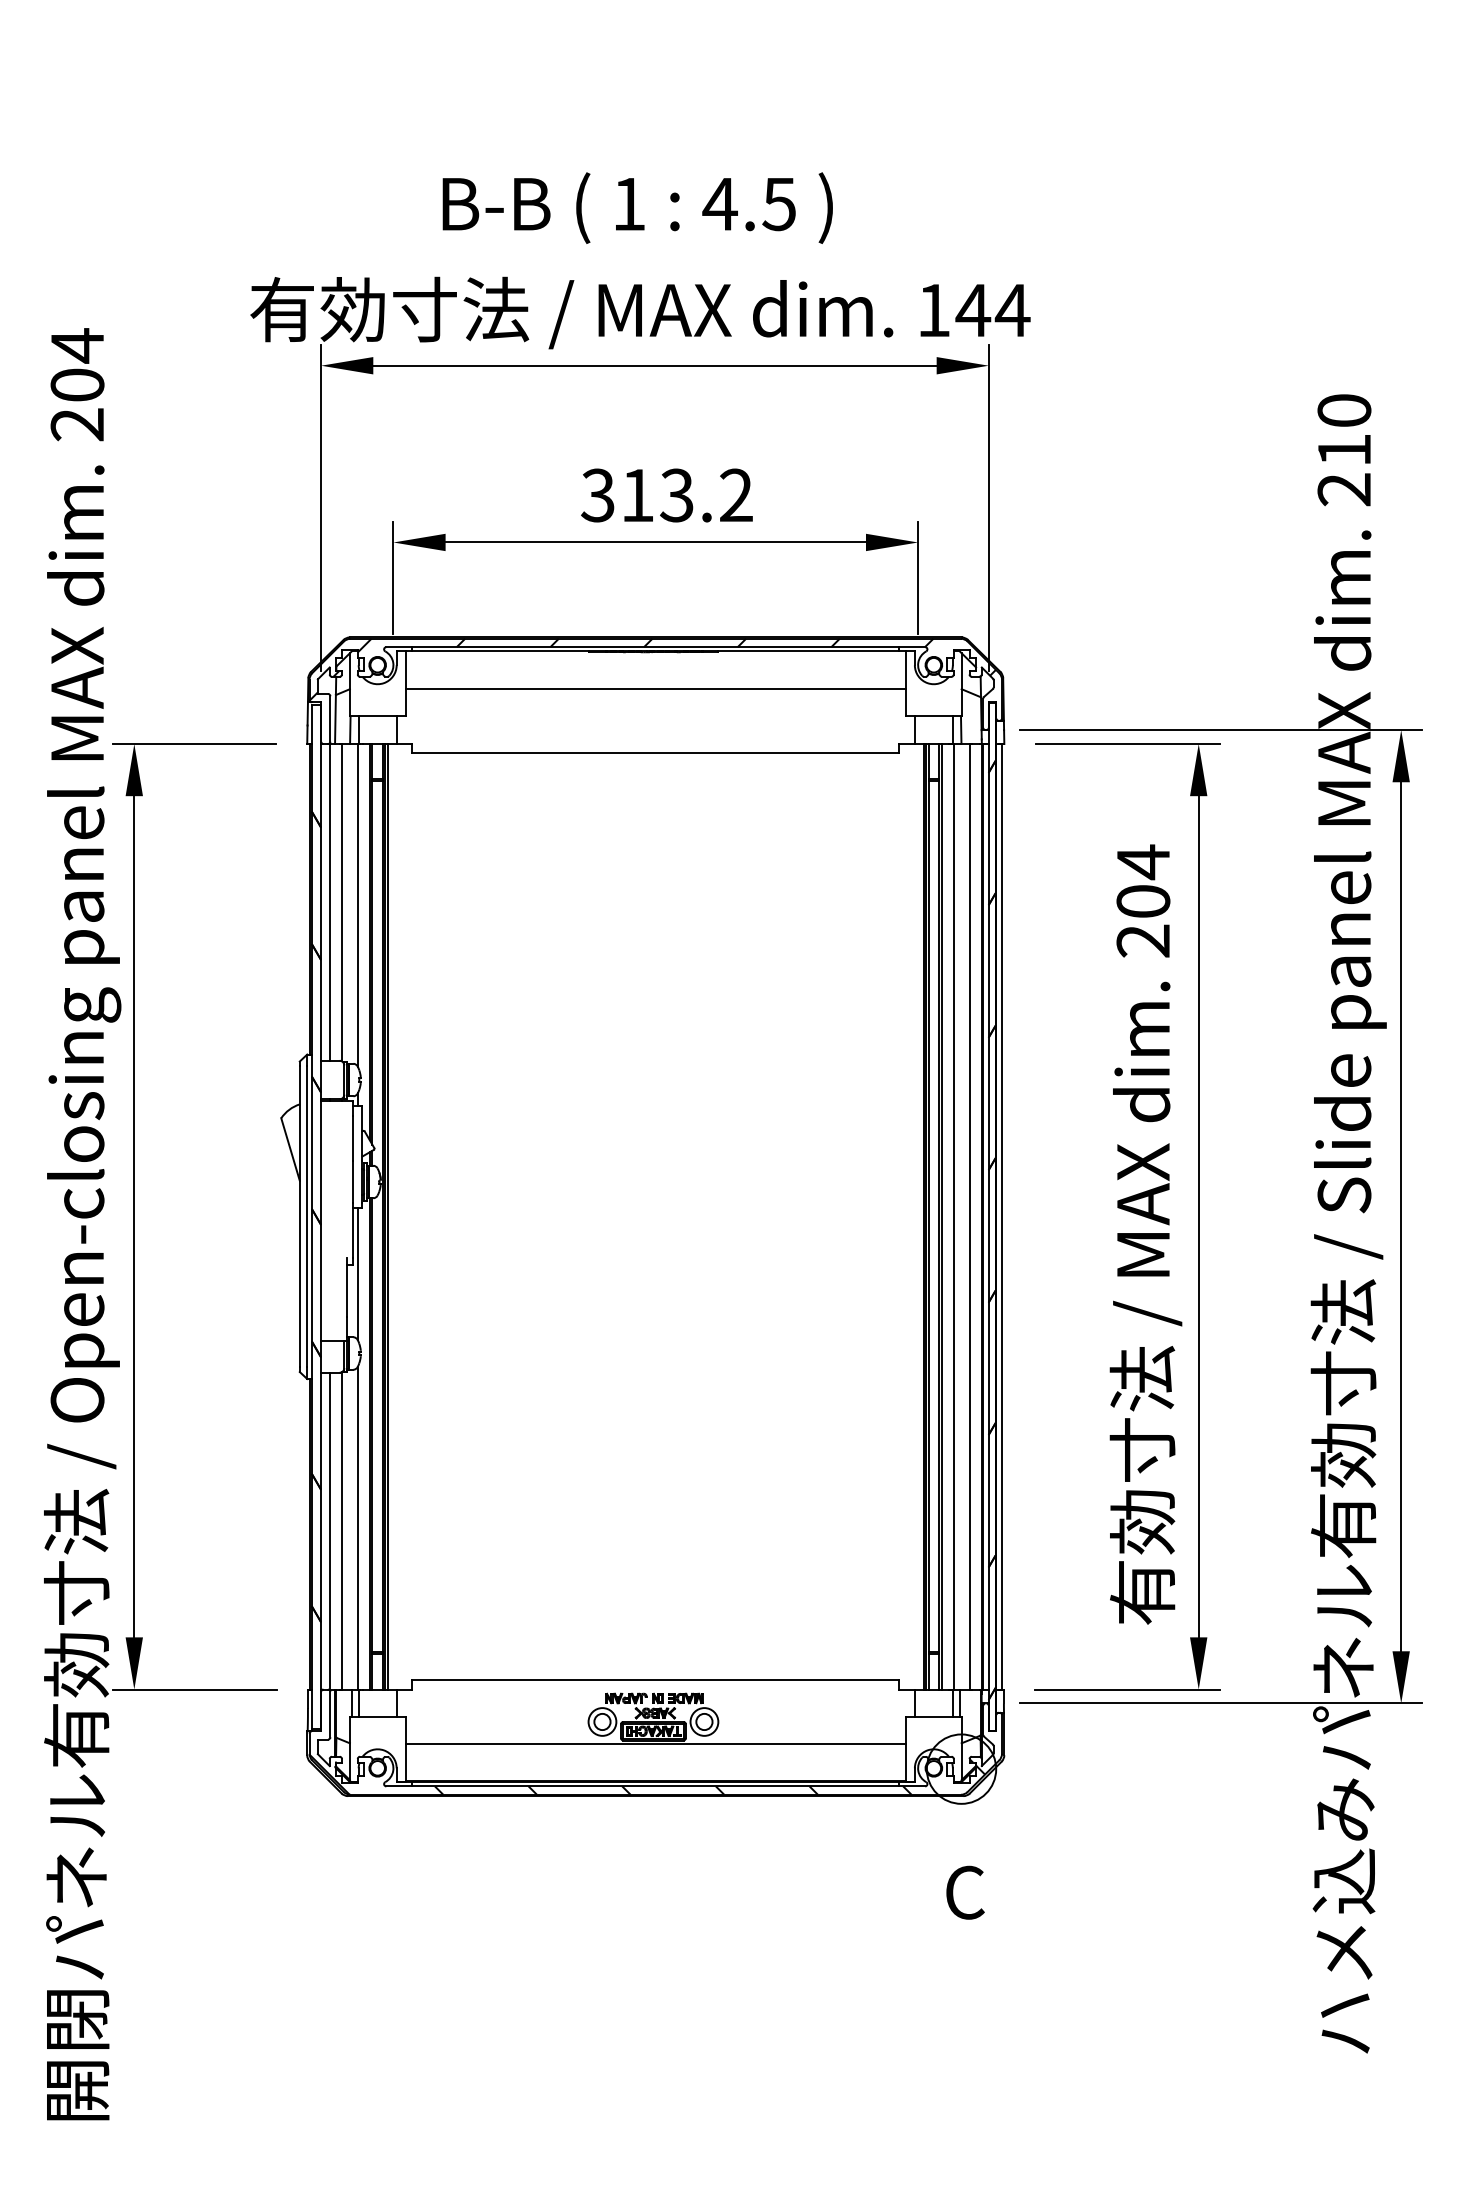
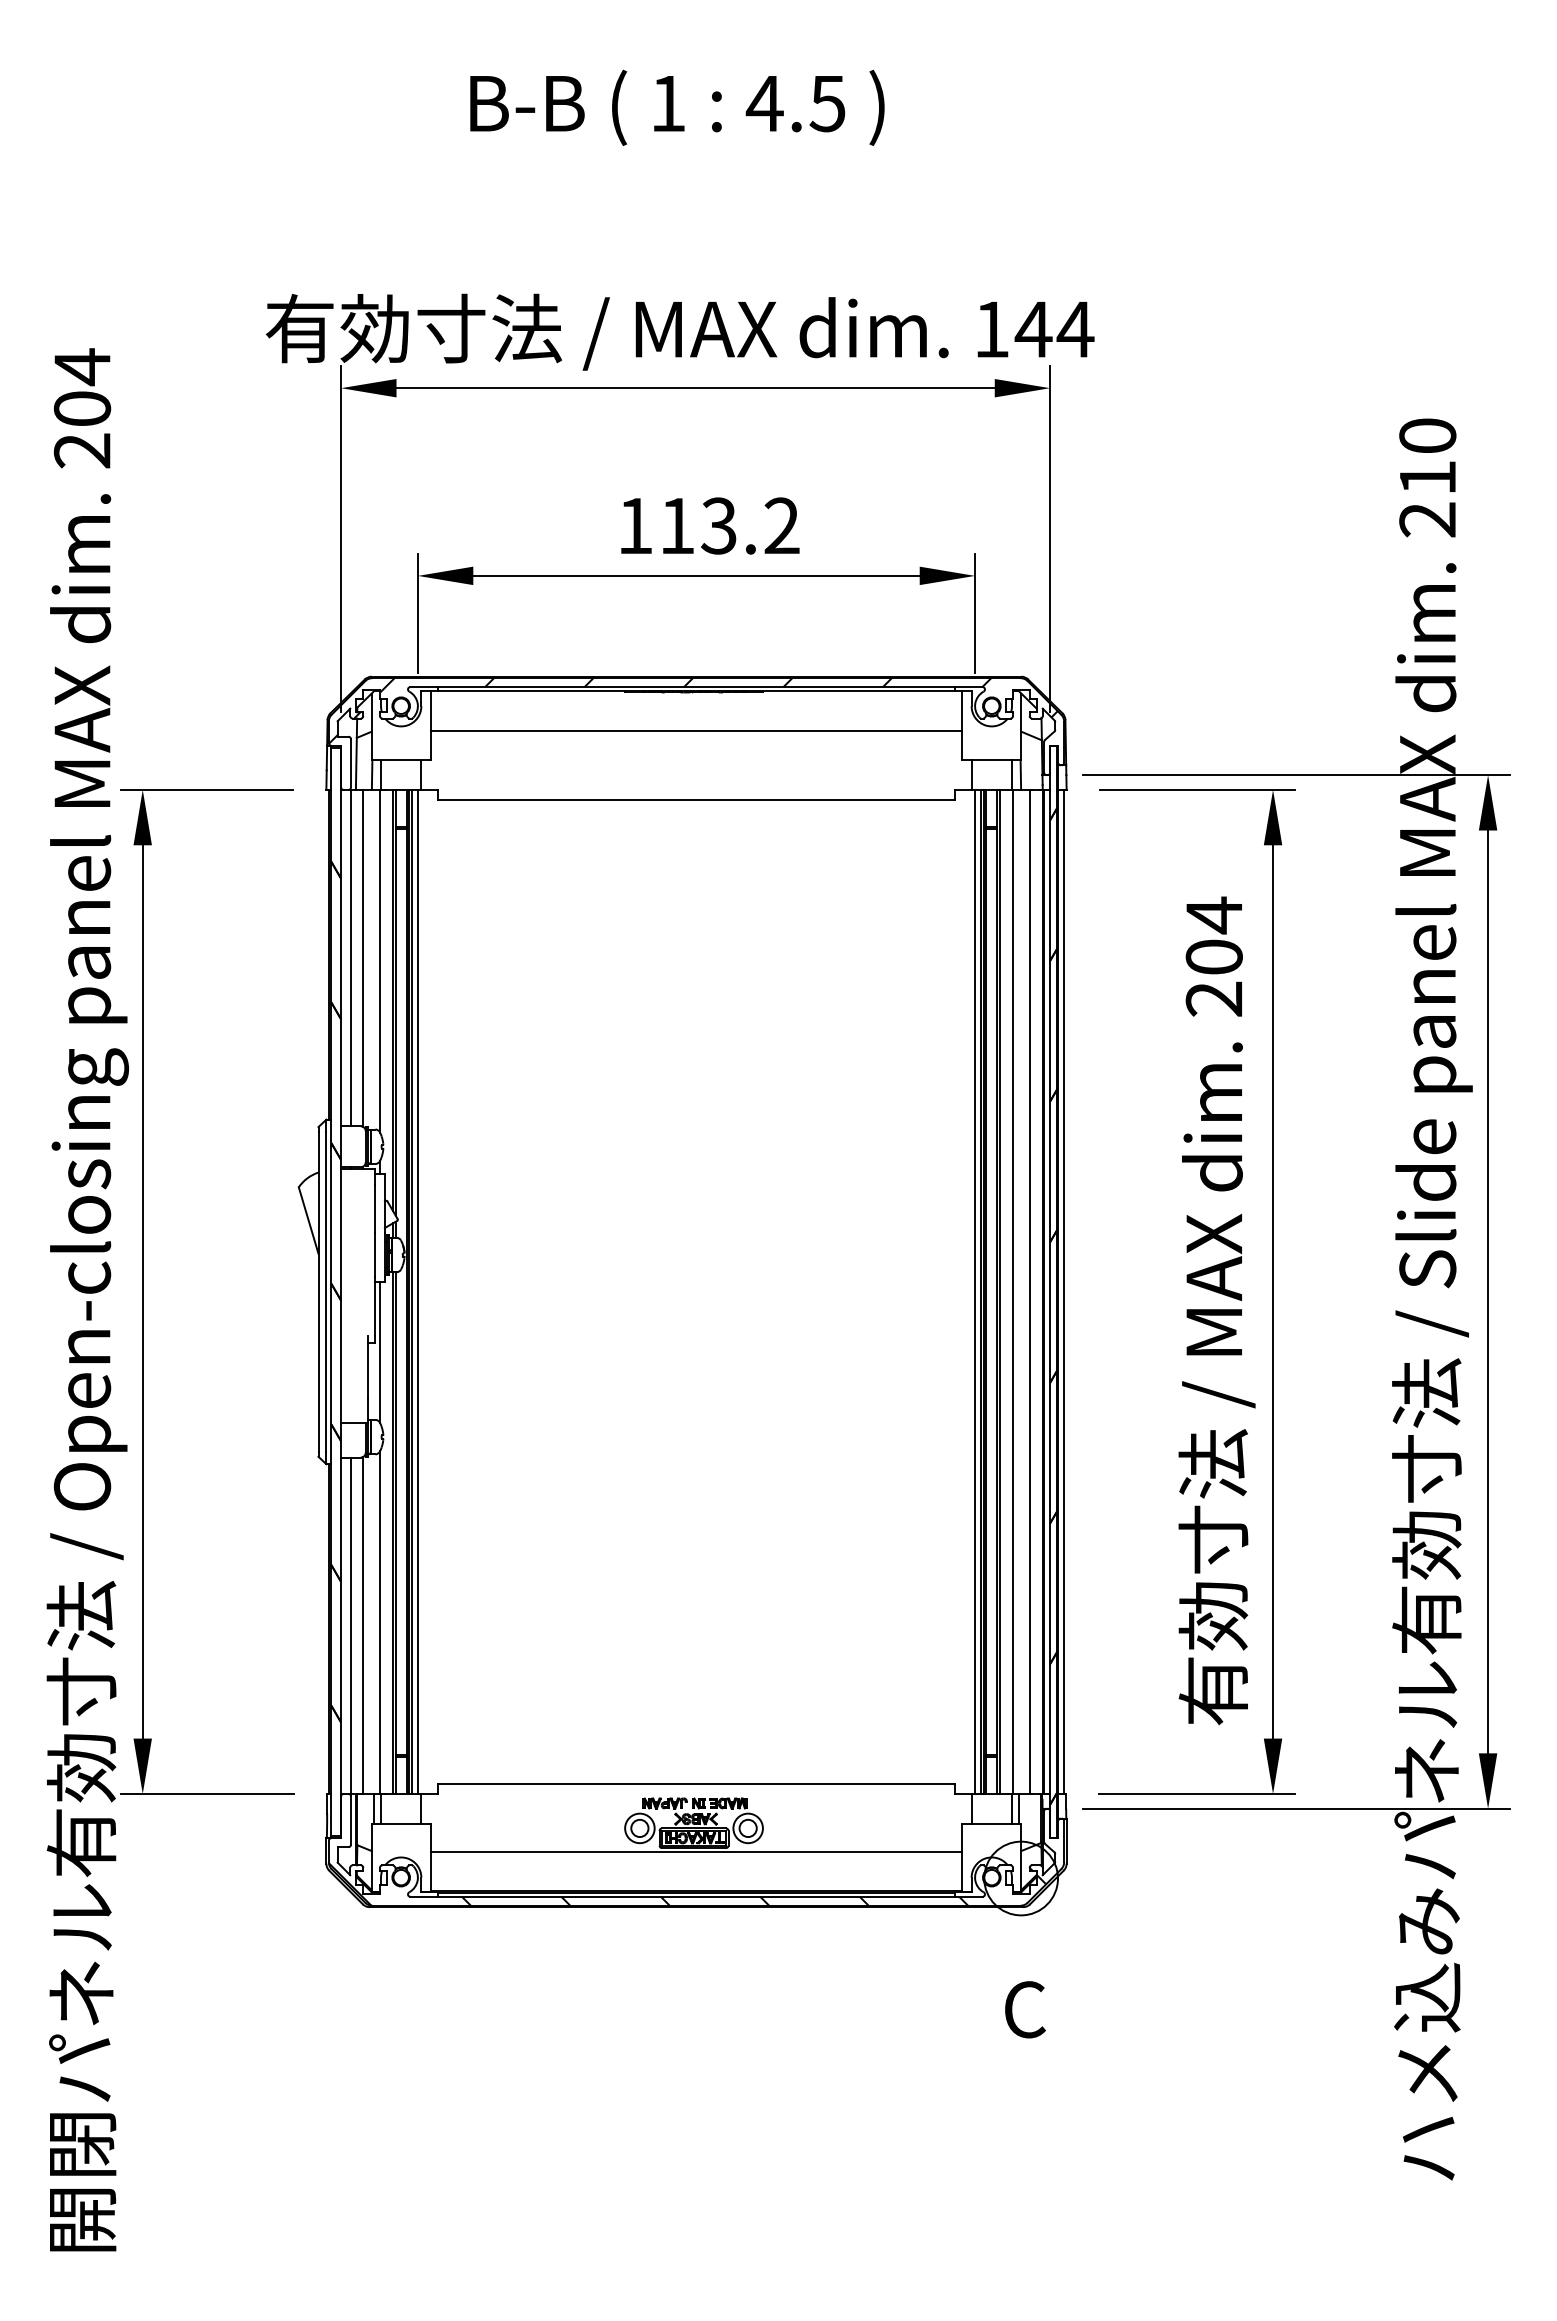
text: (637, 207) -> (677, 107), moved
text: (597, 495) -> (634, 525), 313.2 -> 113.2
line: (393, 1216) -> (417, 1291), added
line: (918, 1216) -> (975, 1291), added

